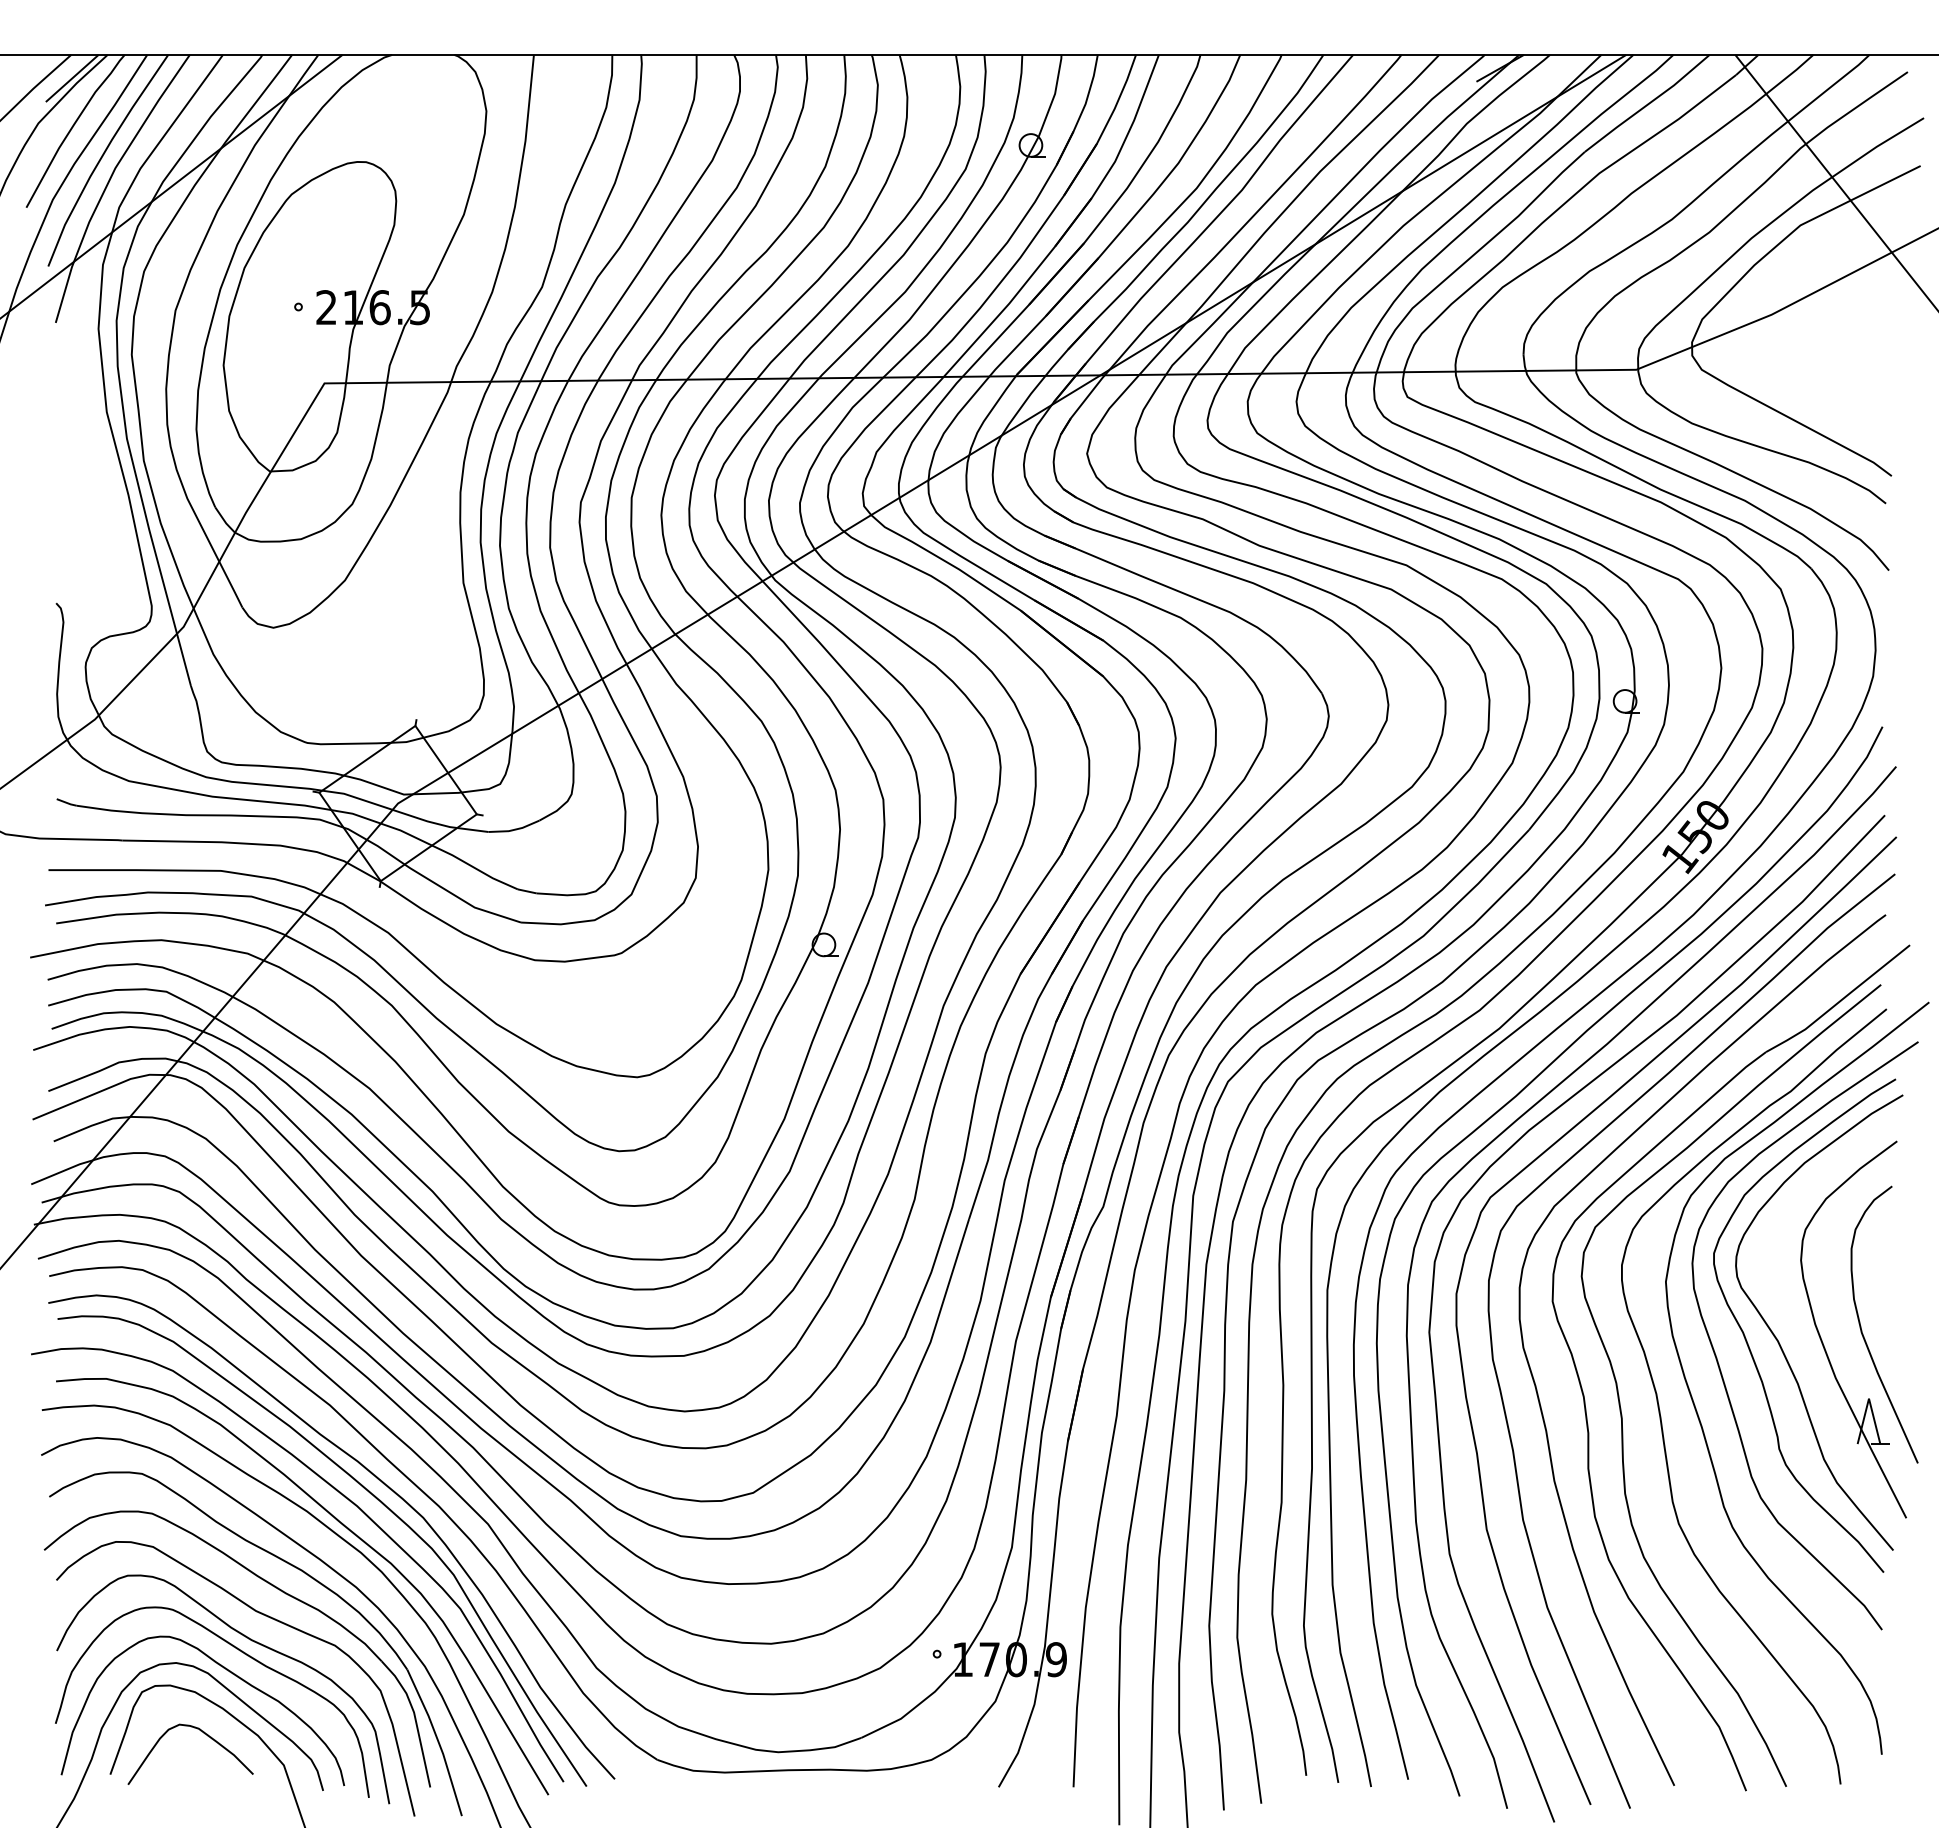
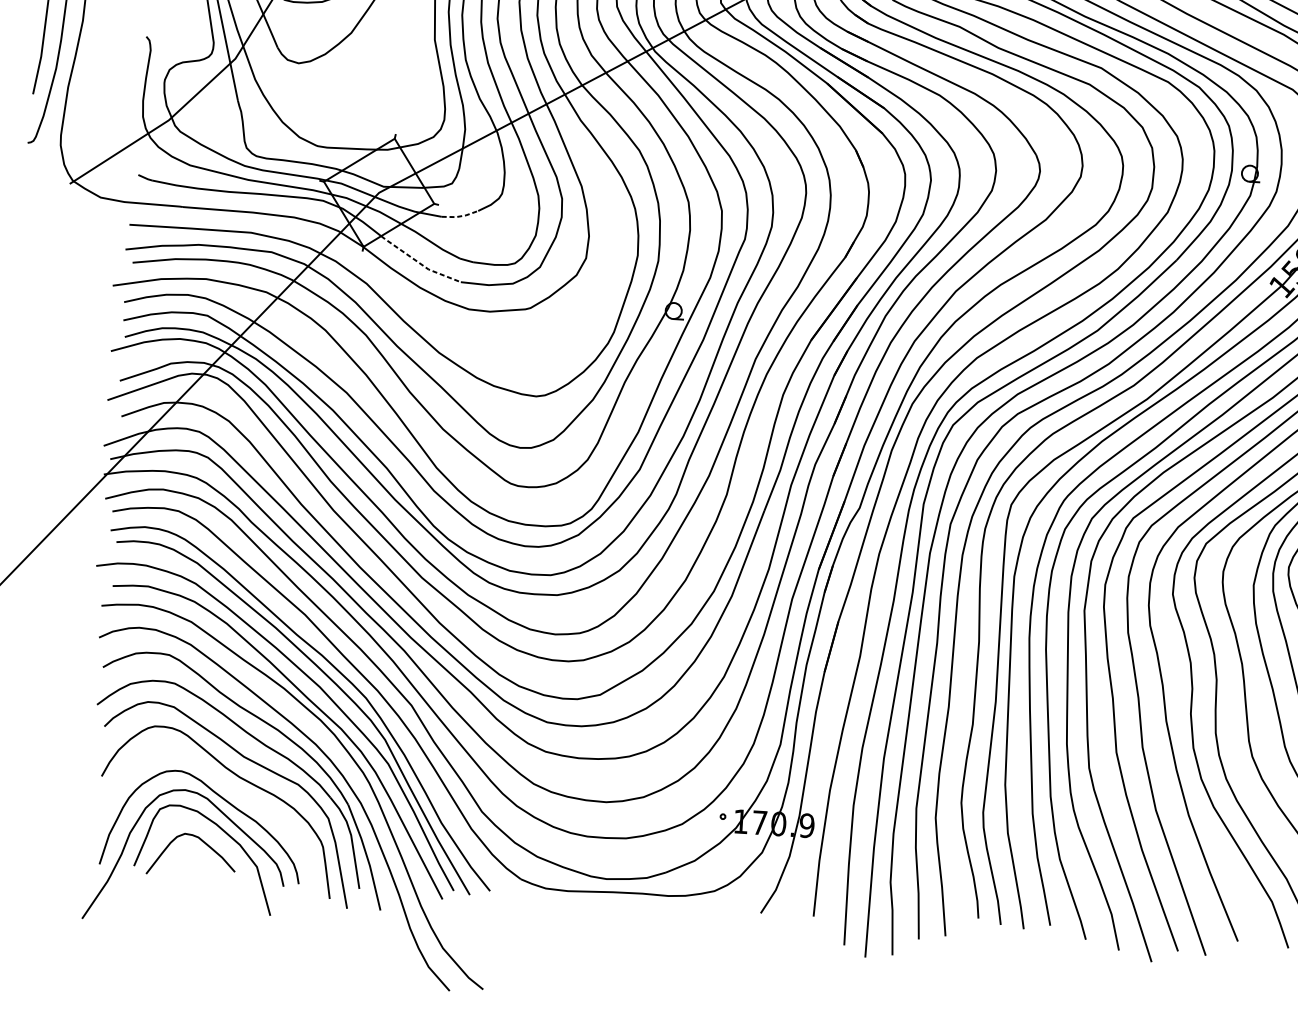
line: (515, 829) -> (460, 216), solid -> dashed
line: (460, 898) -> (419, 262), solid -> dashed
curve: (244, 1654) -> (233, 787), removed

